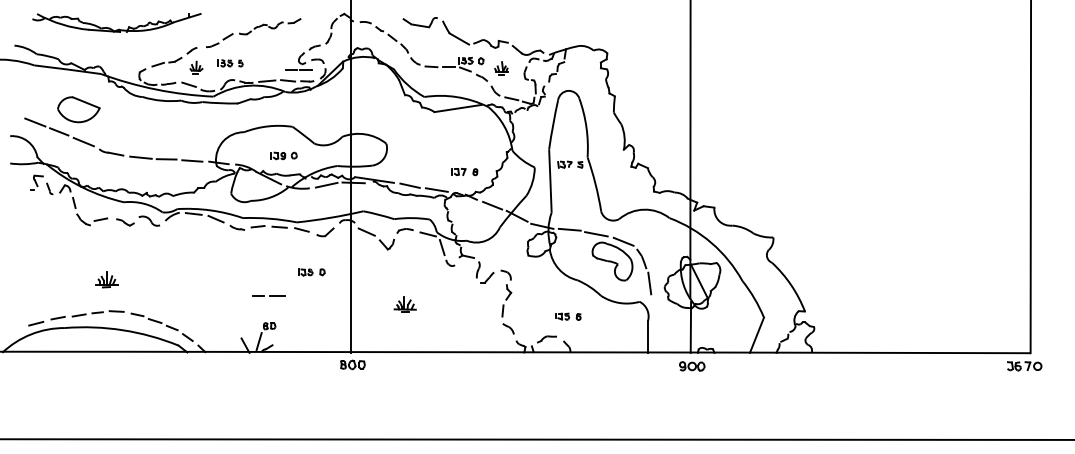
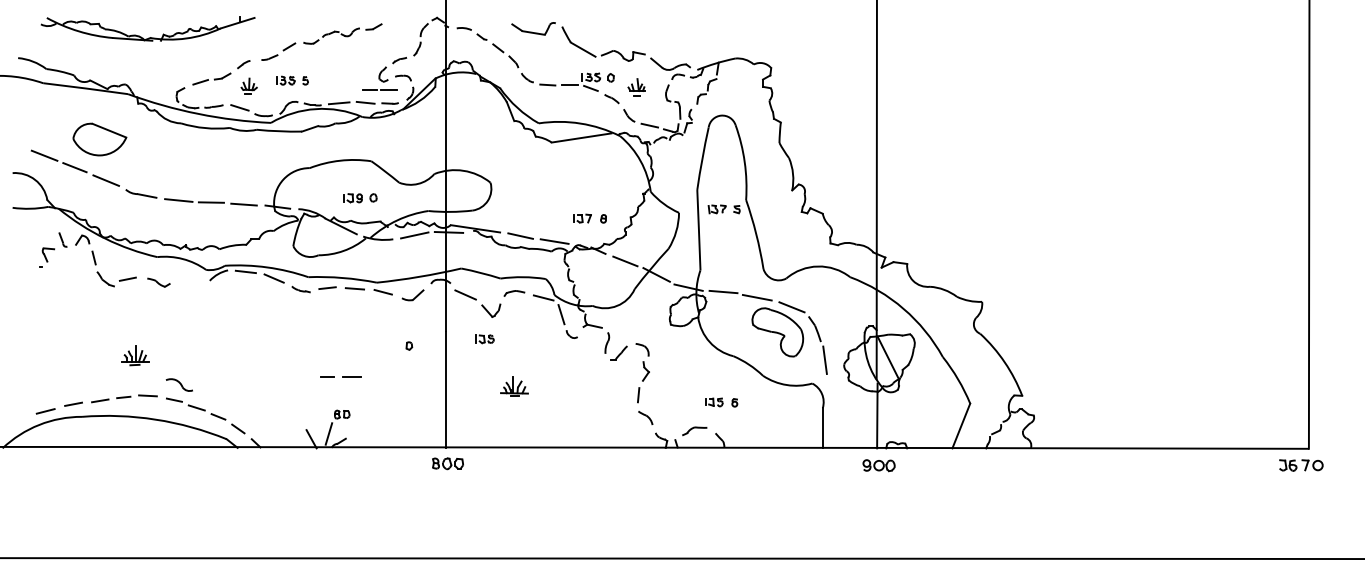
part: (37, 182) -> (47, 257), moved
part: (148, 220) -> (178, 384), moved
part: (305, 272) -> (484, 339), moved

